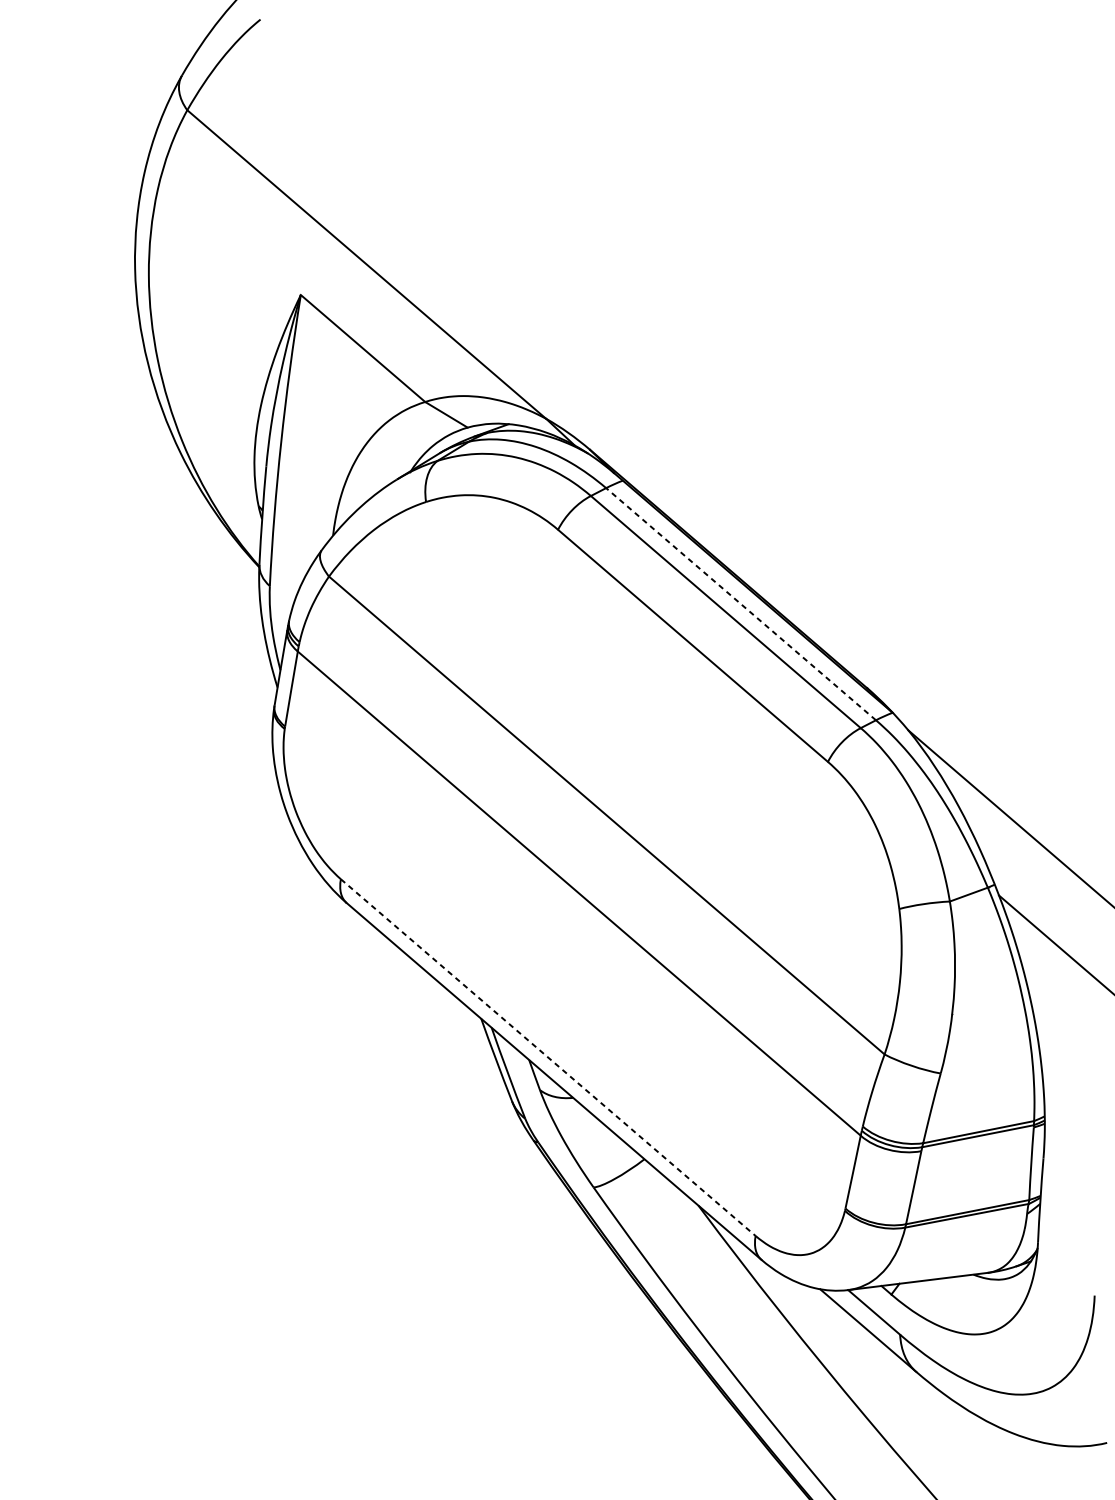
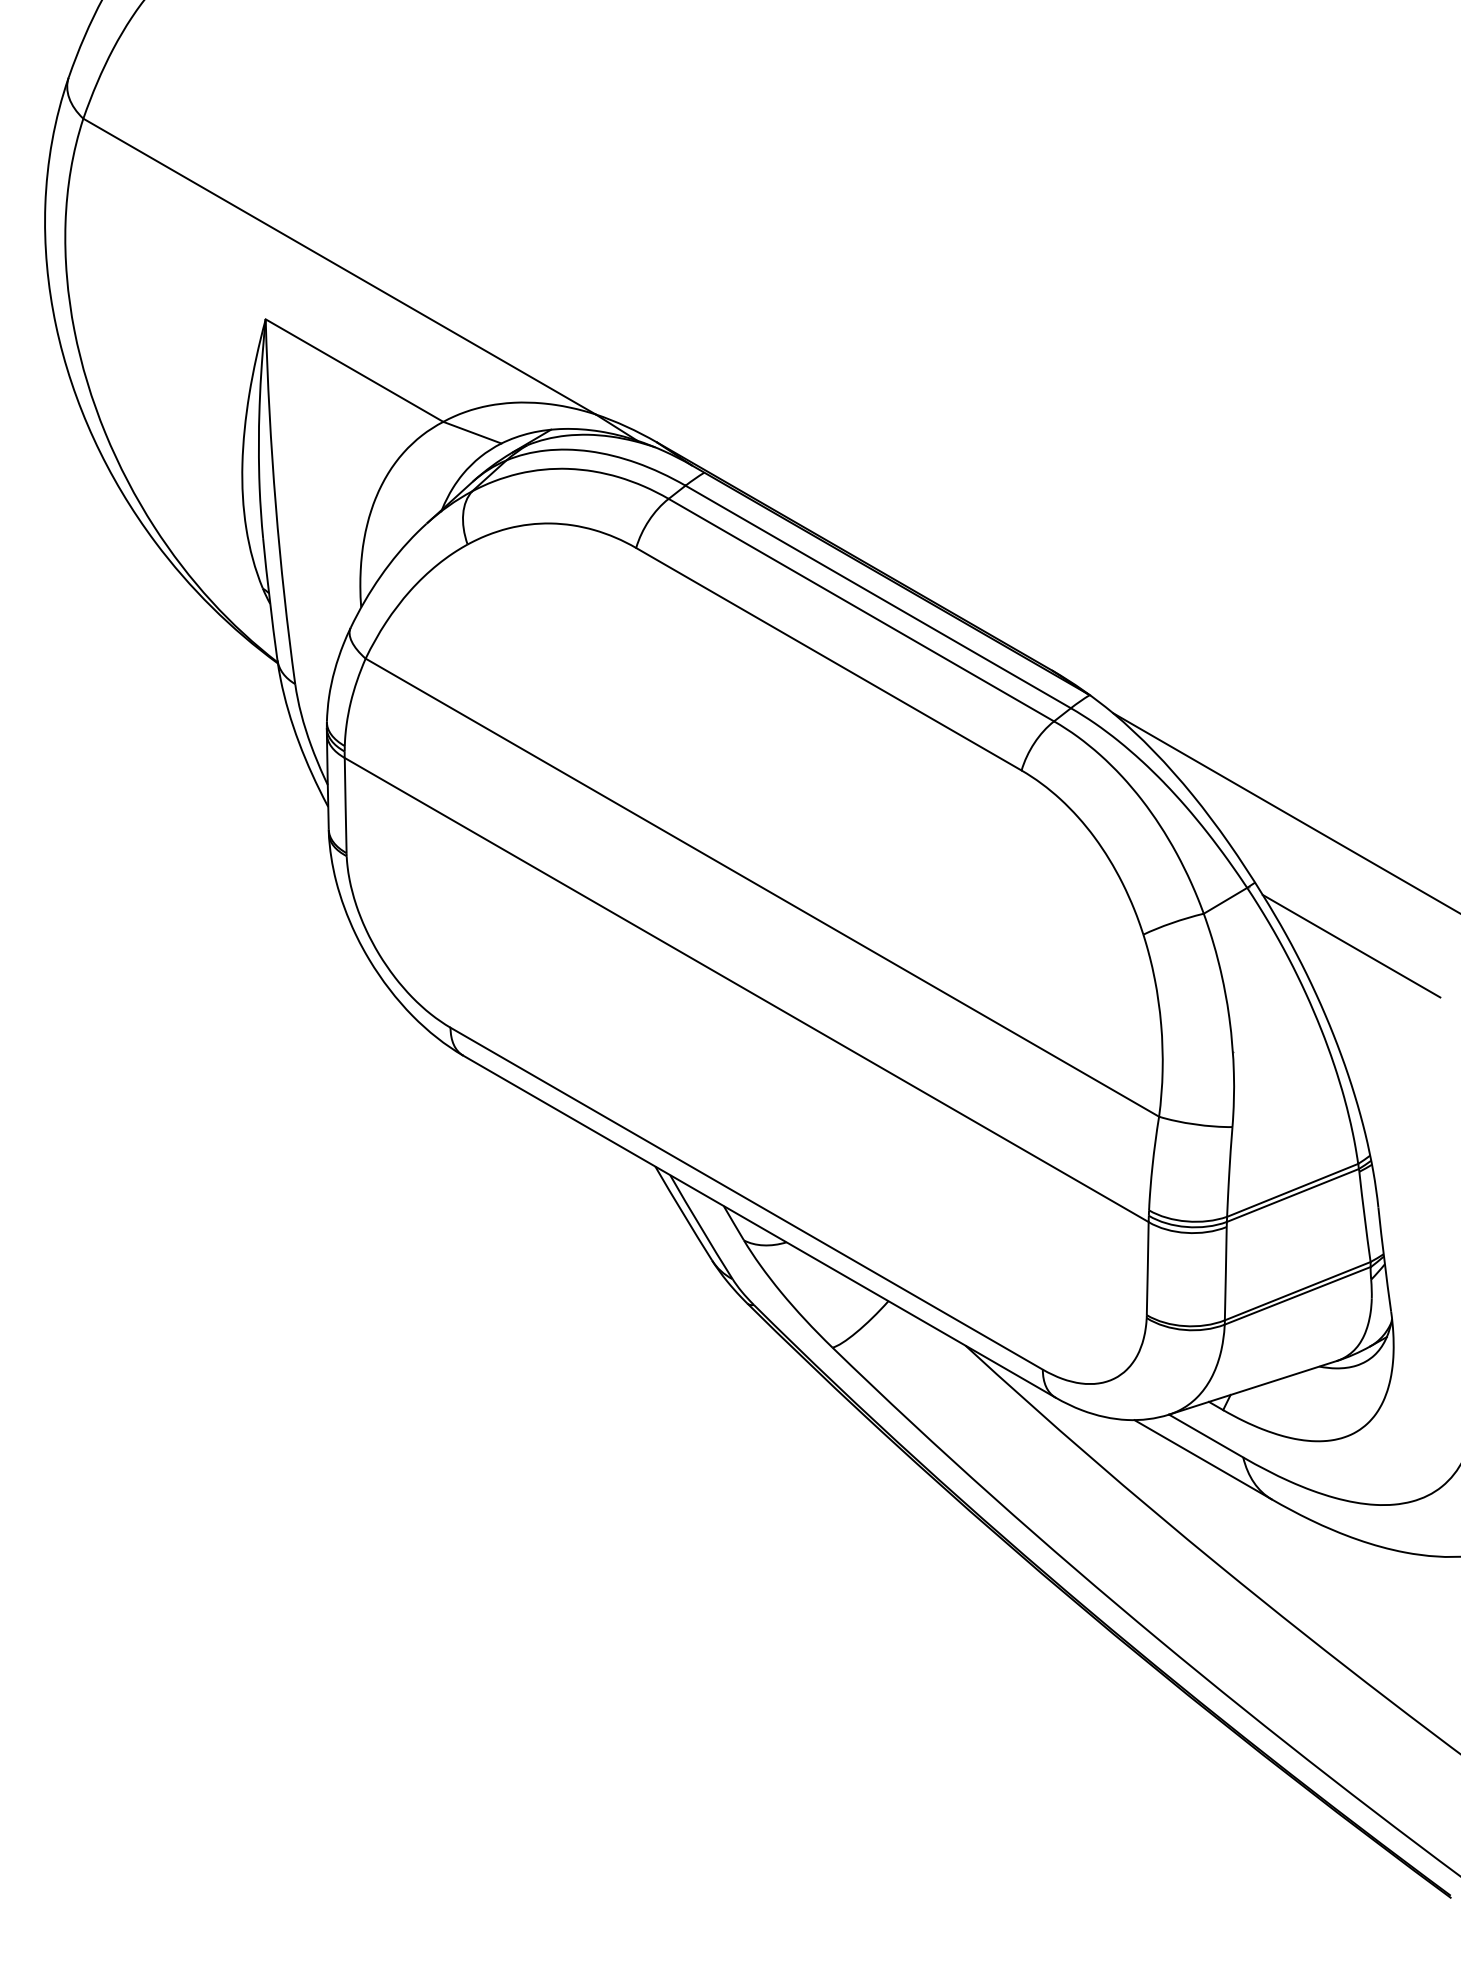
line: (741, 603) -> (878, 596), dashed -> solid
line: (548, 1057) -> (746, 1198), dashed -> solid

